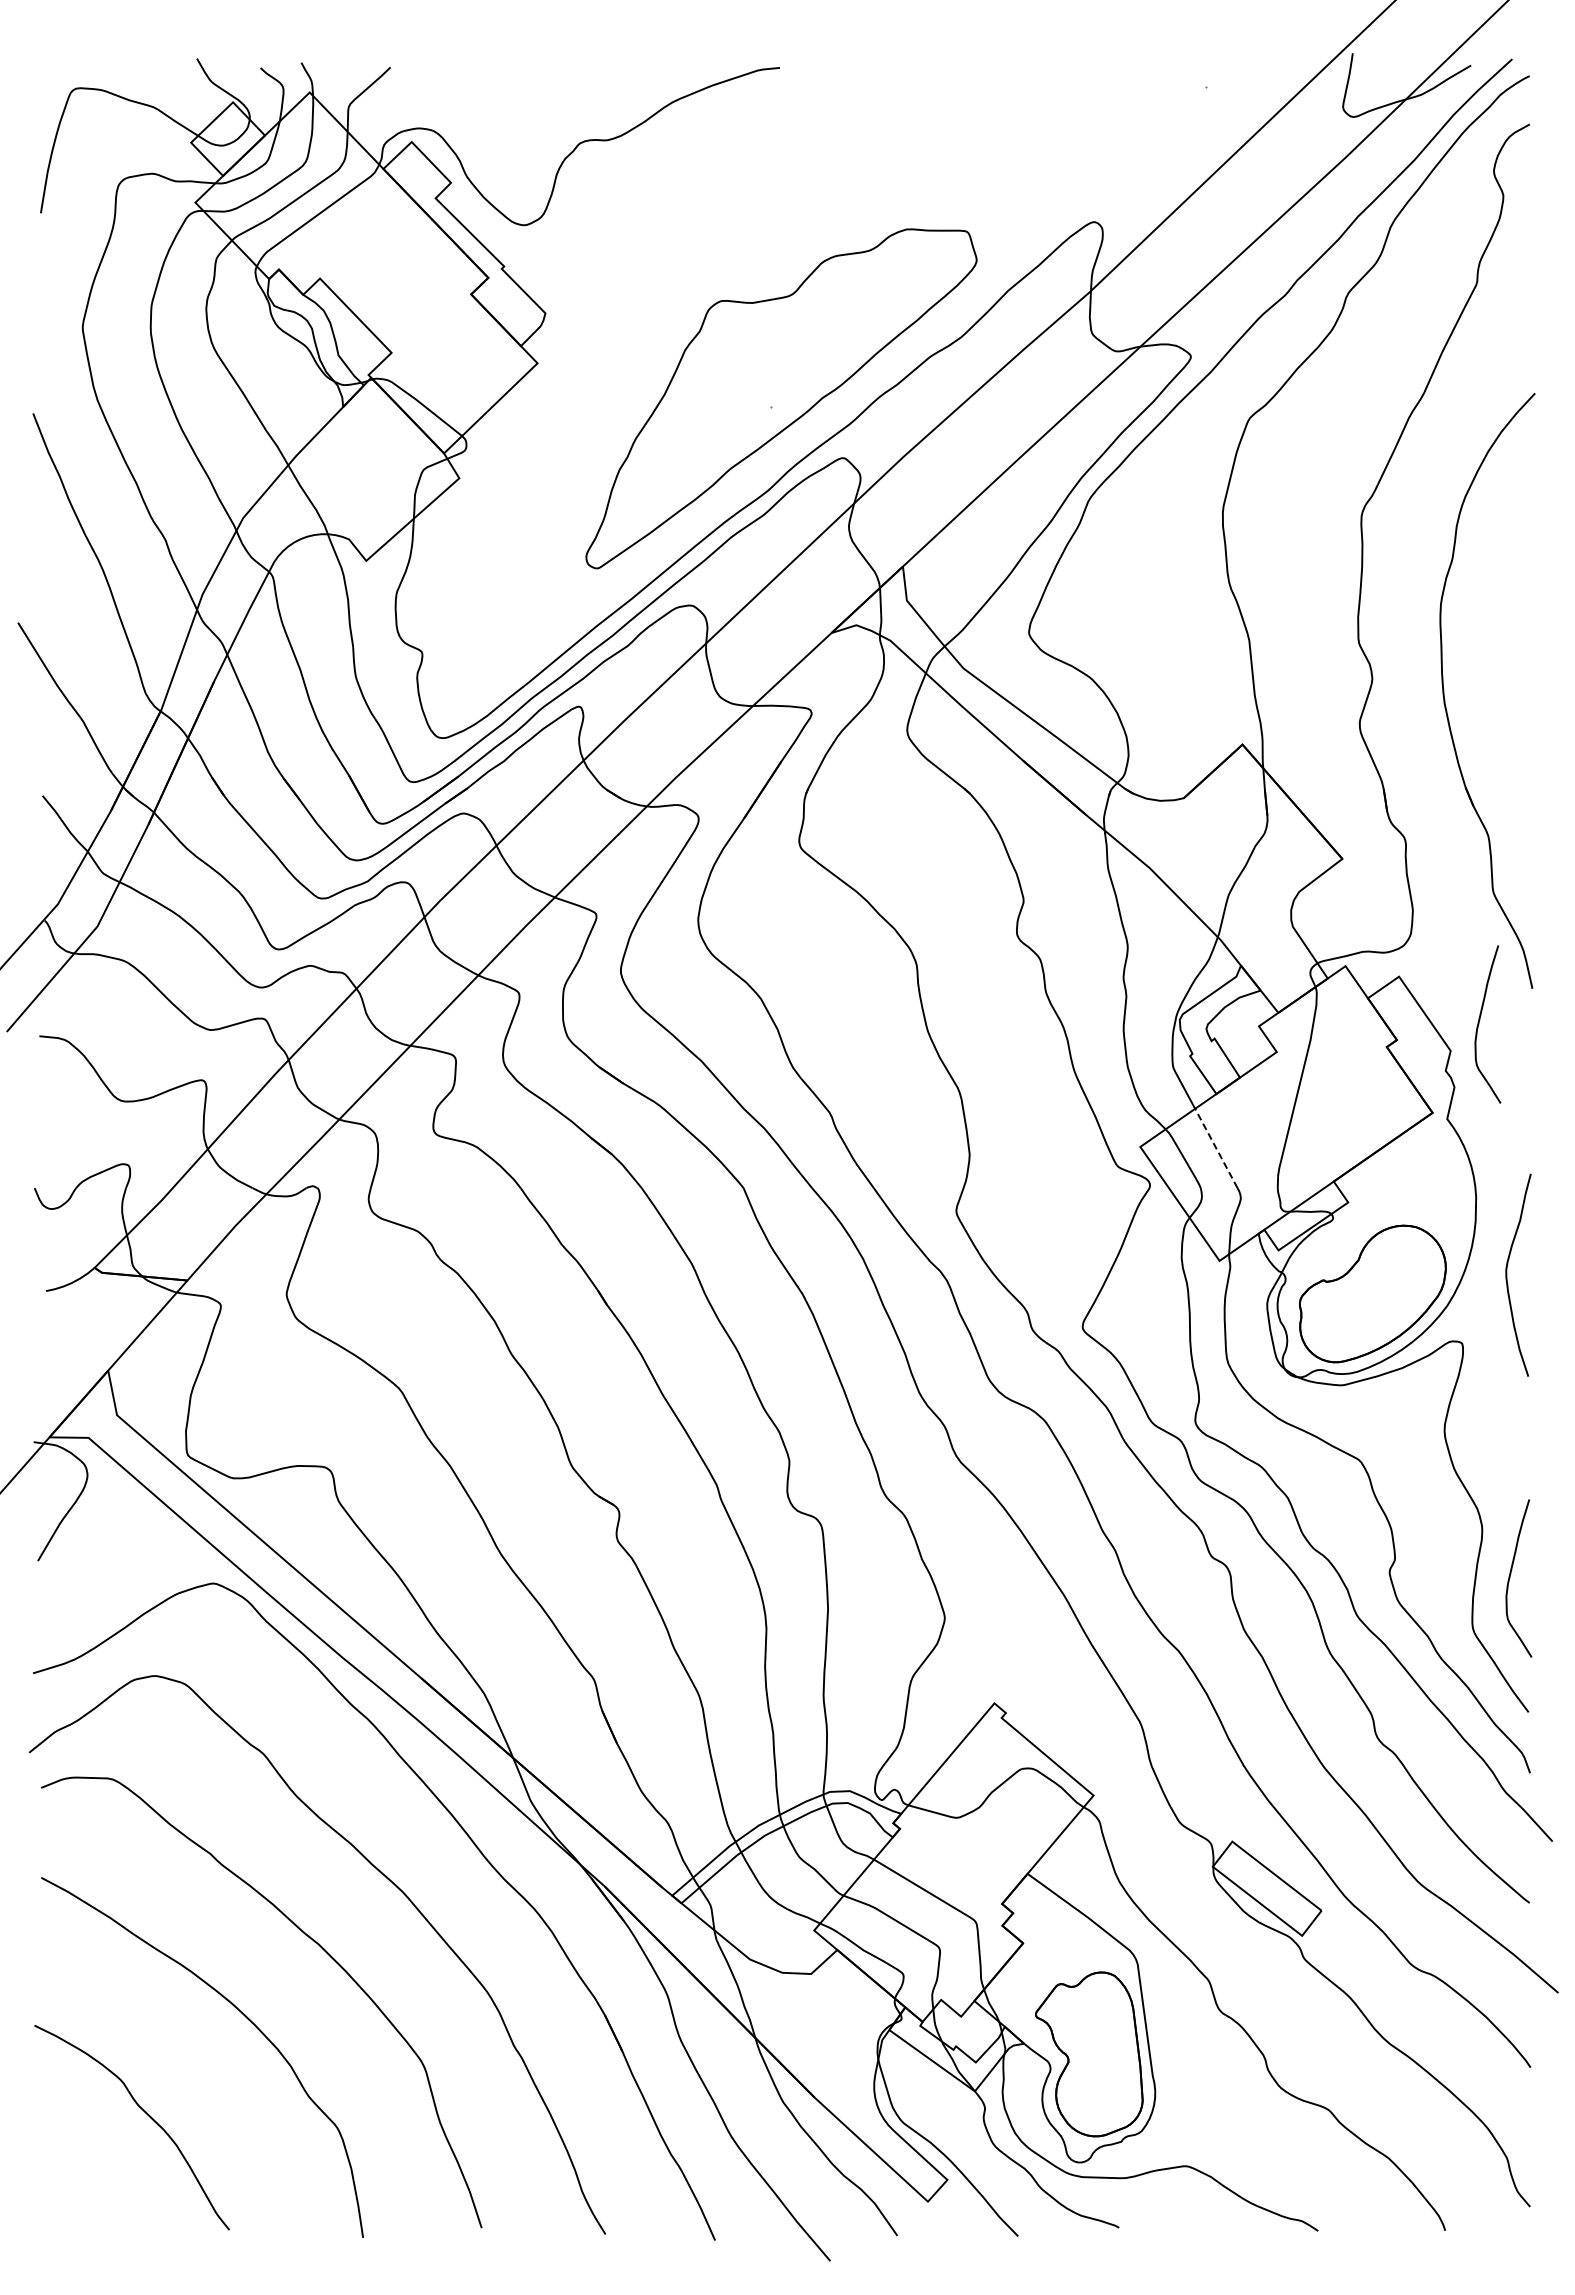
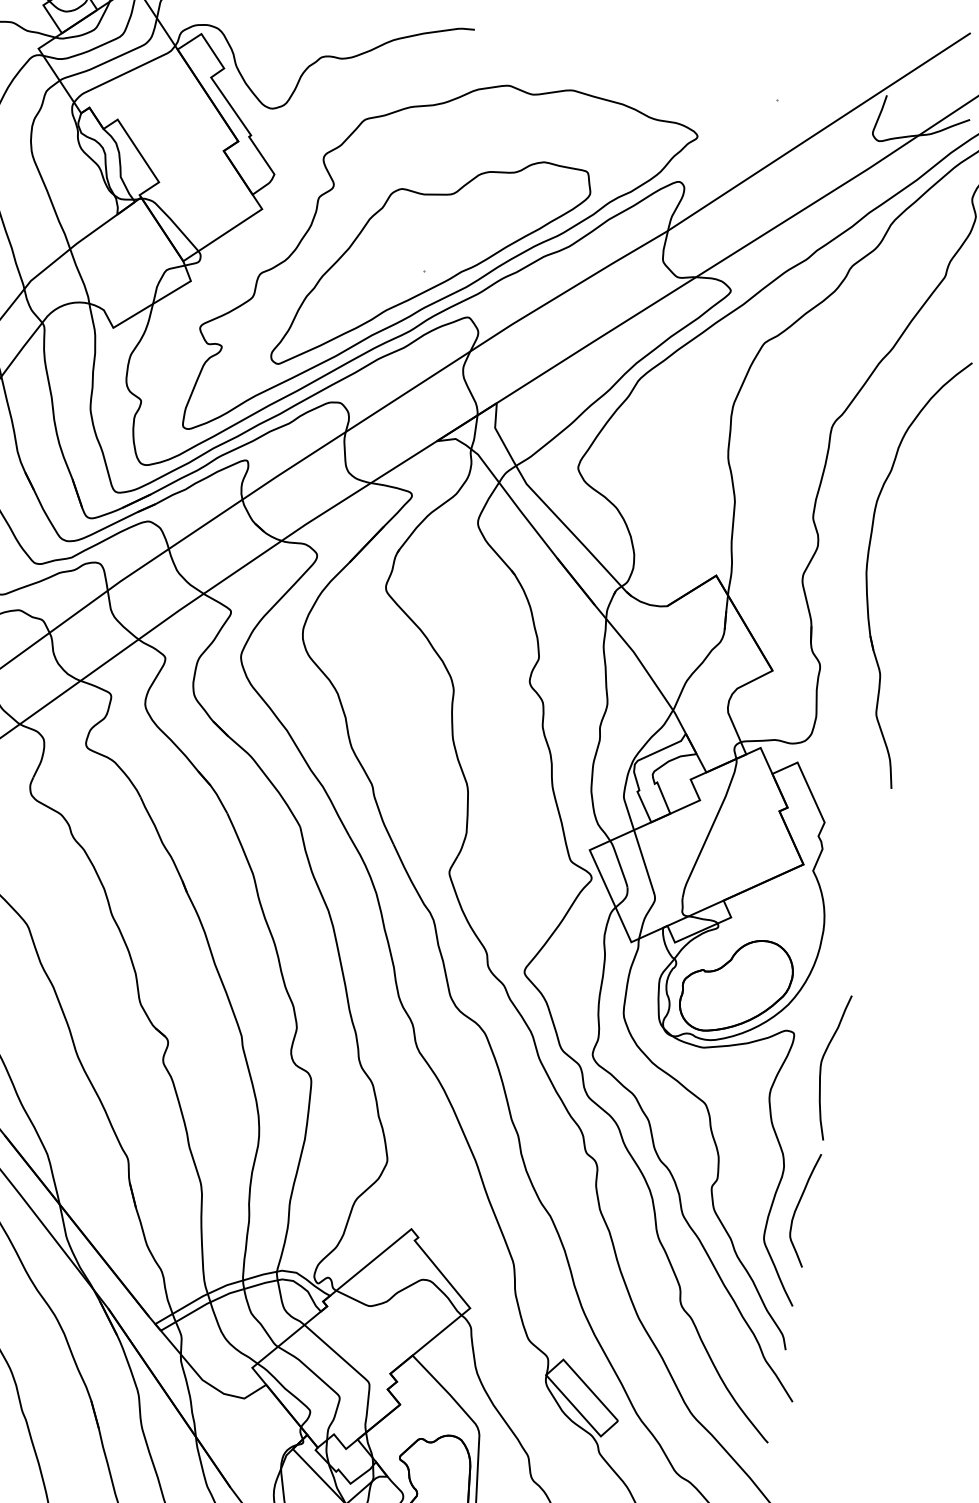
part: (795, 401) -> (441, 270), added
curve: (1479, 1024) -> (848, 807), removed
line: (1216, 1148) -> (644, 861), dashed -> solid
curve: (1507, 1274) -> (821, 1064), moved

